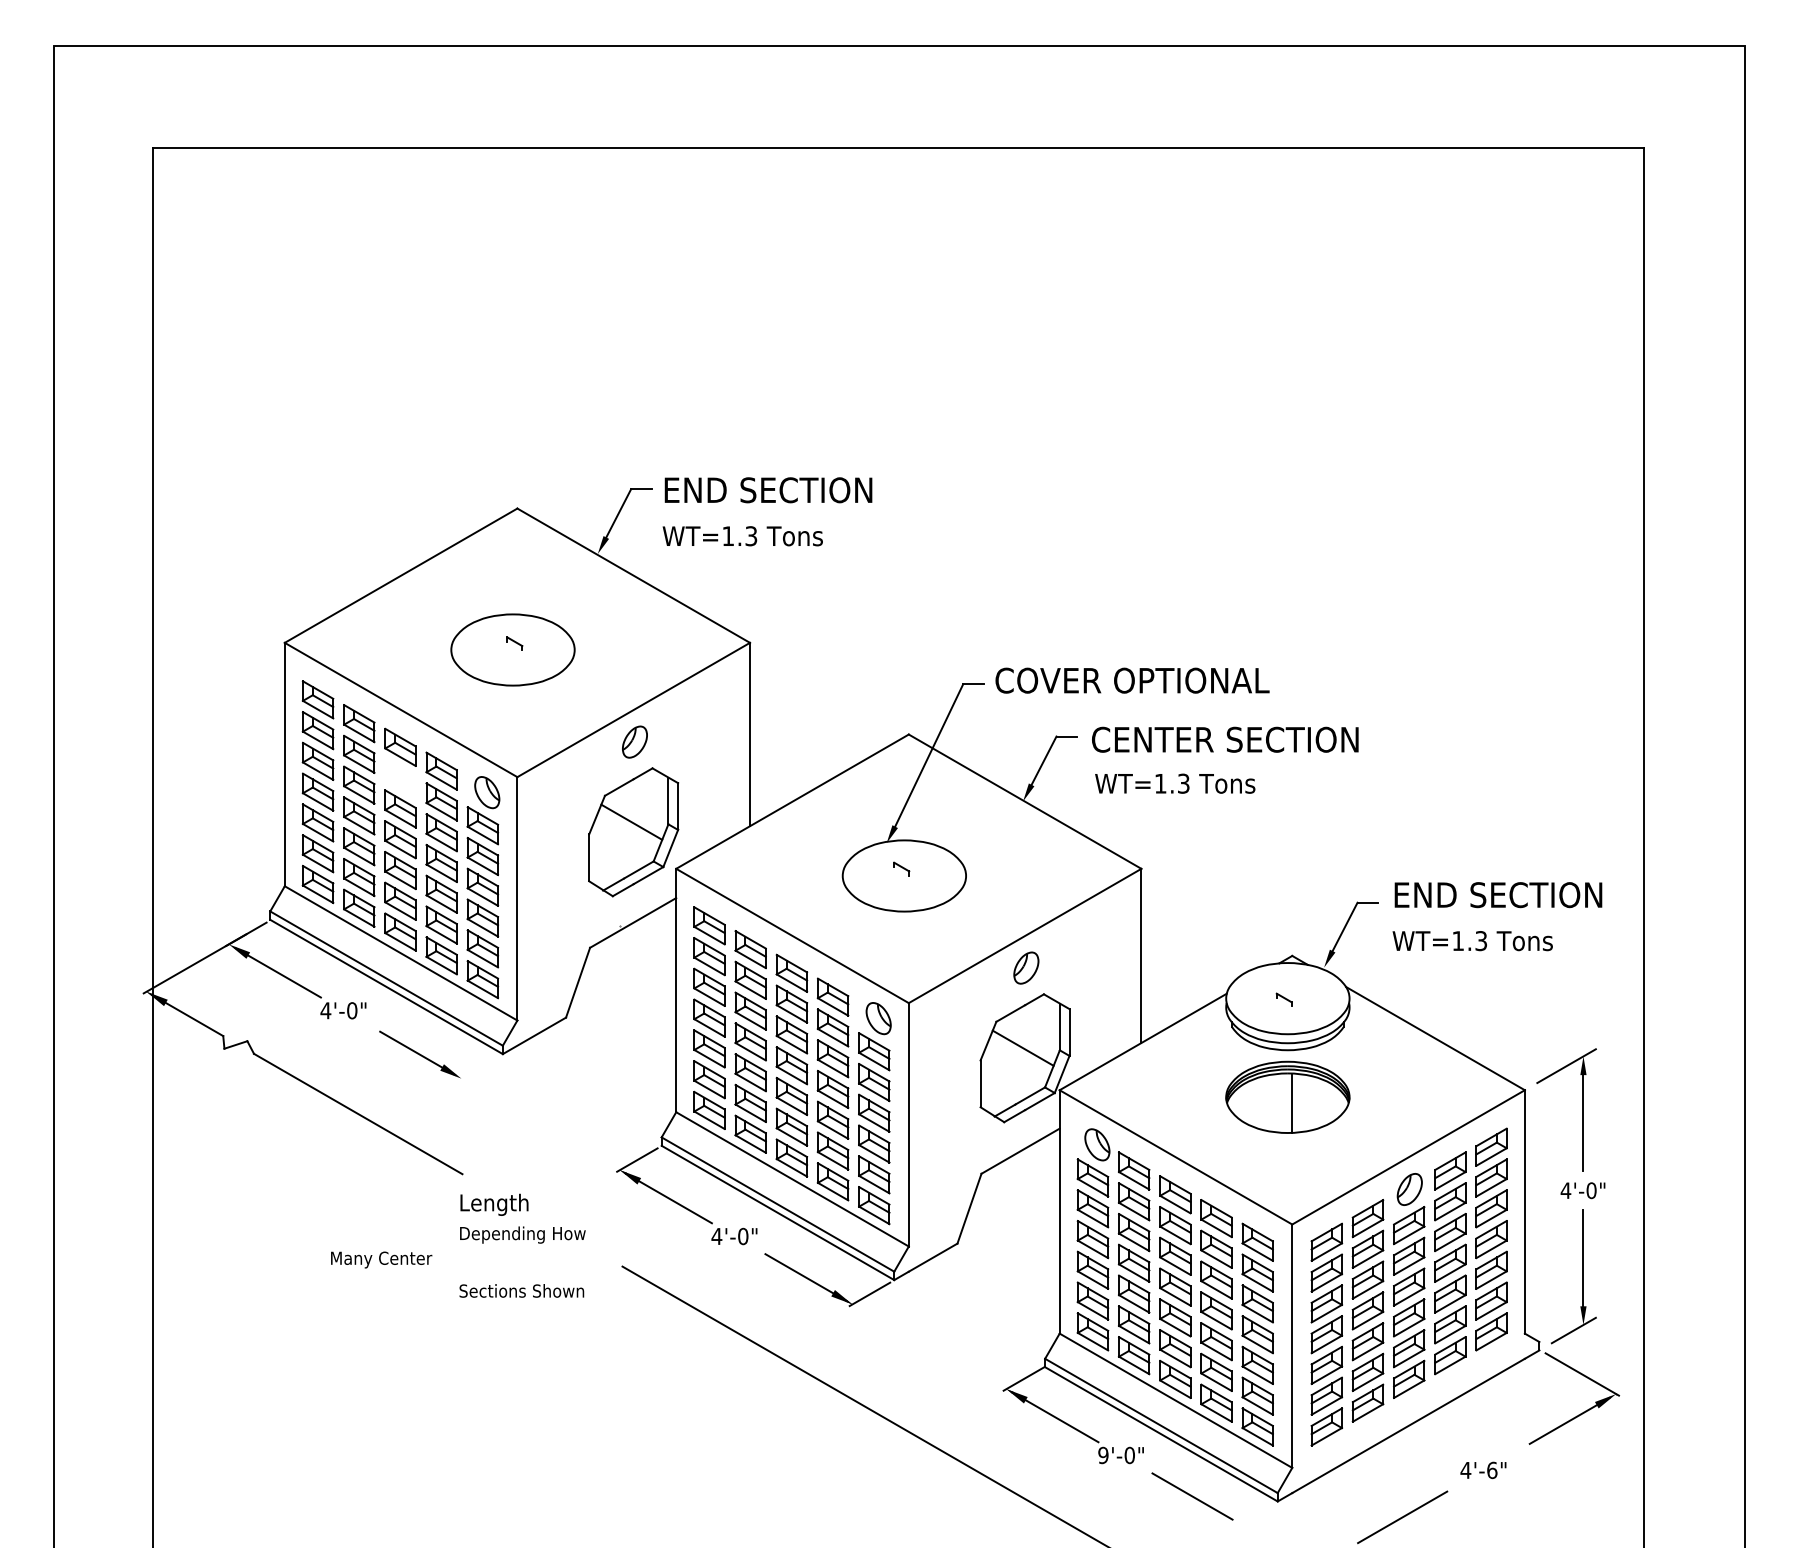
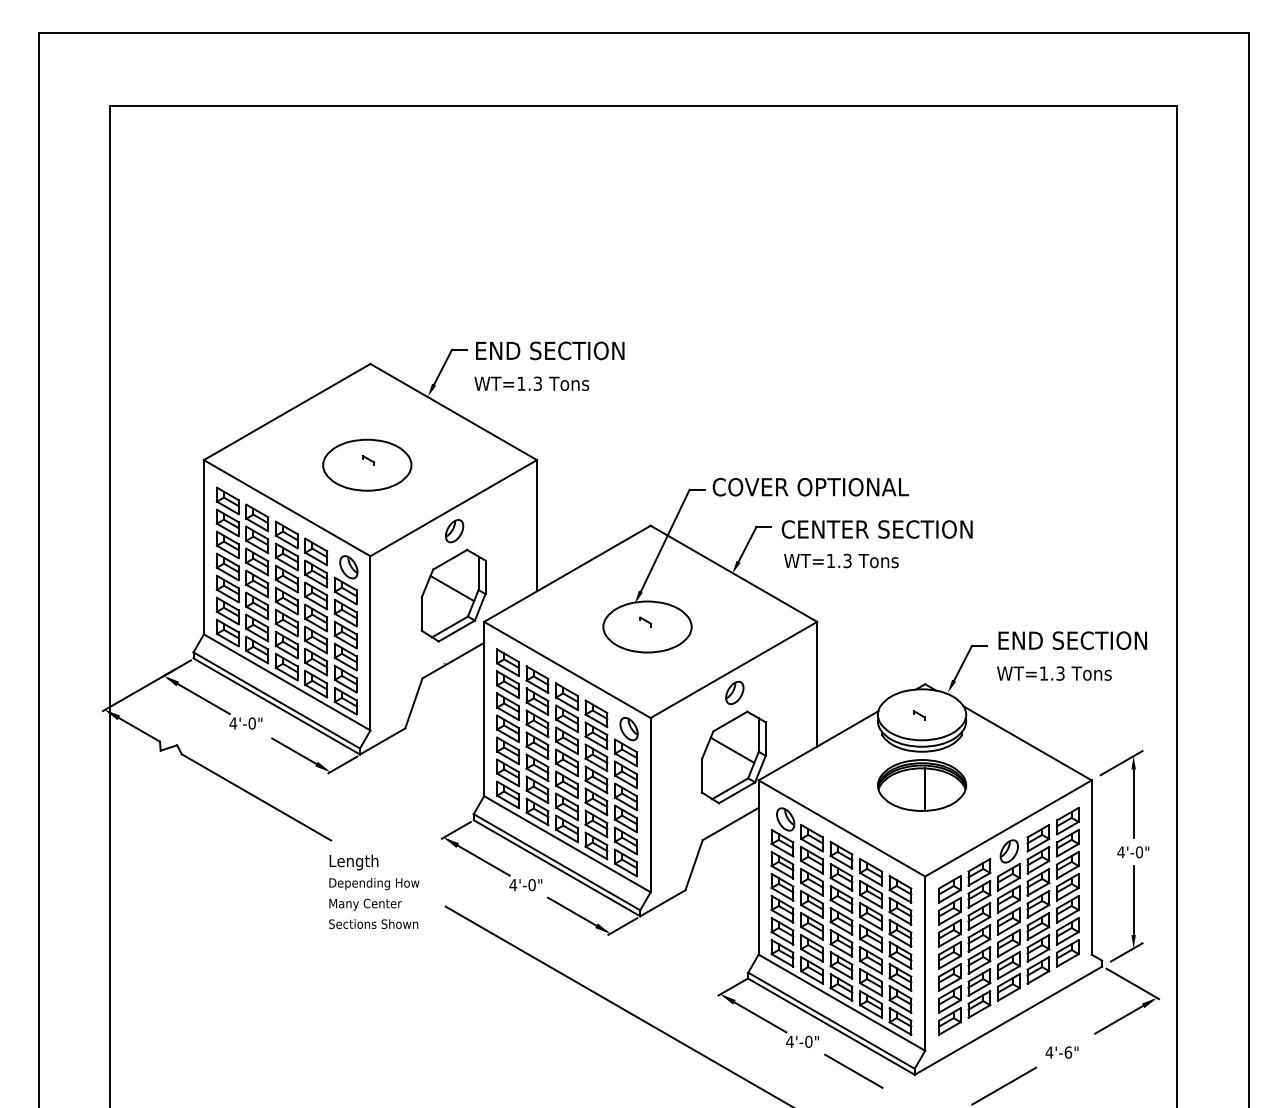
part: (400, 777) -> (286, 556), added
line: (478, 1068) -> (342, 764), added
text: (381, 1259) -> (365, 904), moved
text: (1103, 1455) -> (790, 1041), 9'-0" -> 4'-0"

